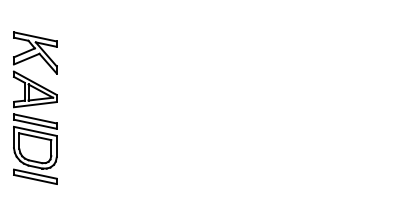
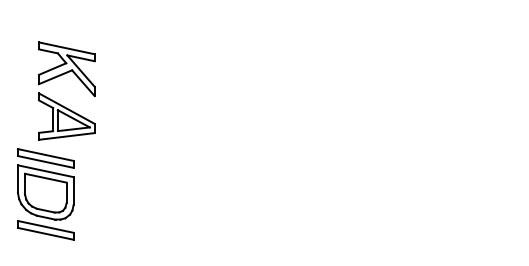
part: (29, 79) -> (59, 103), moved

